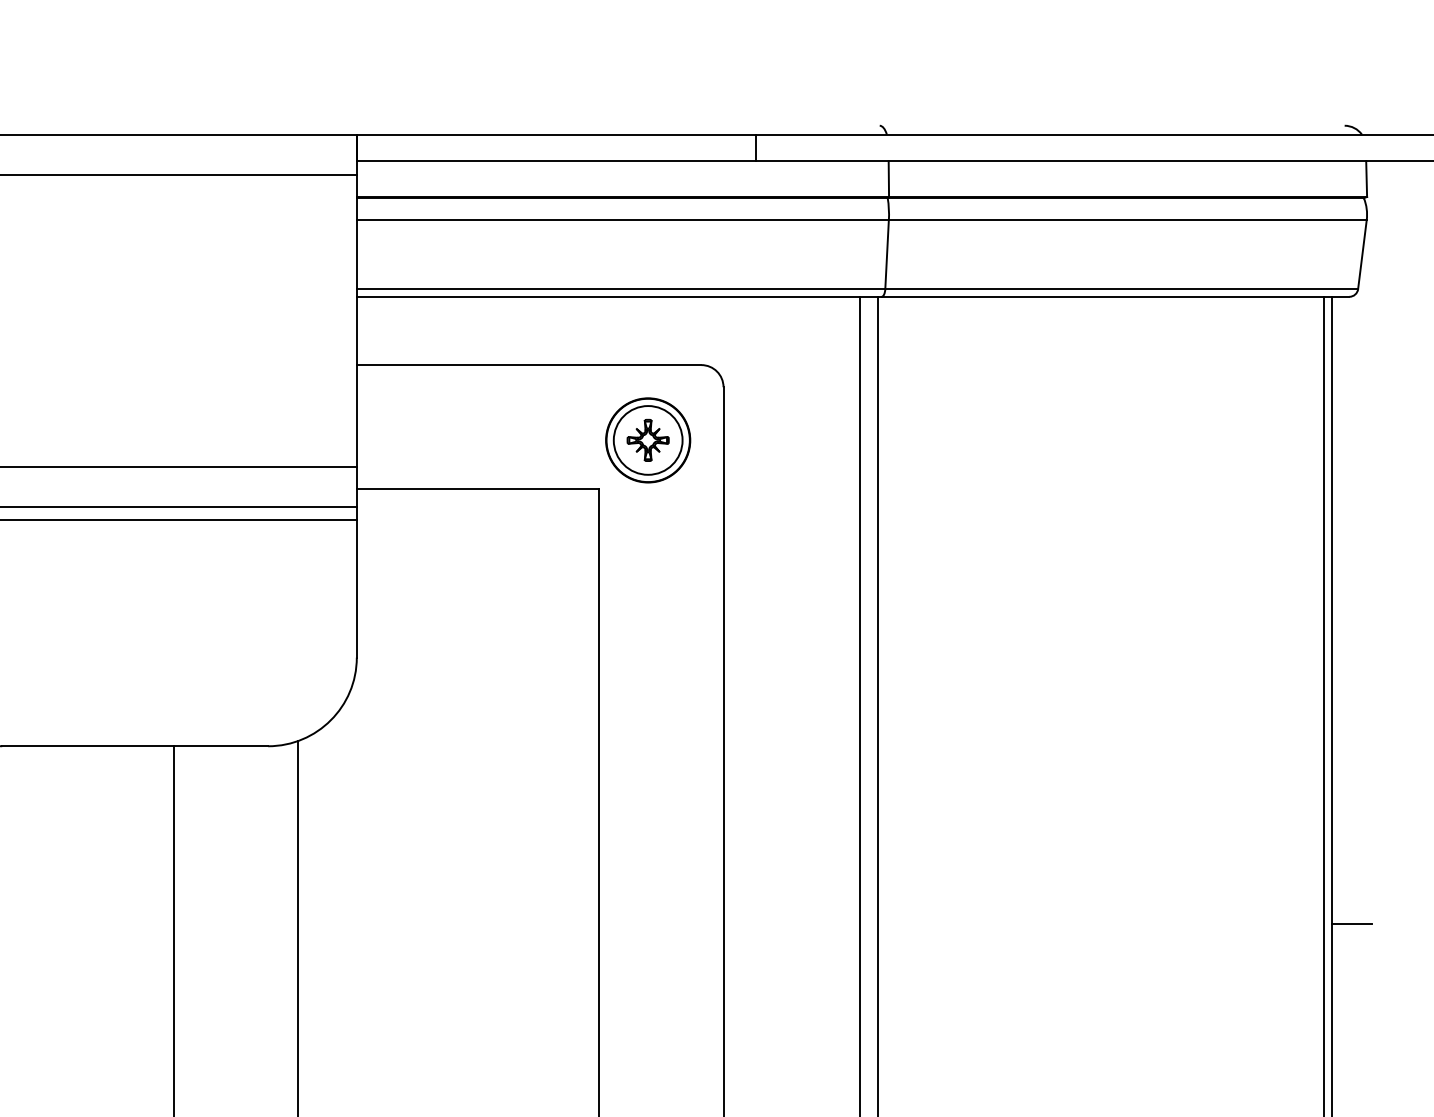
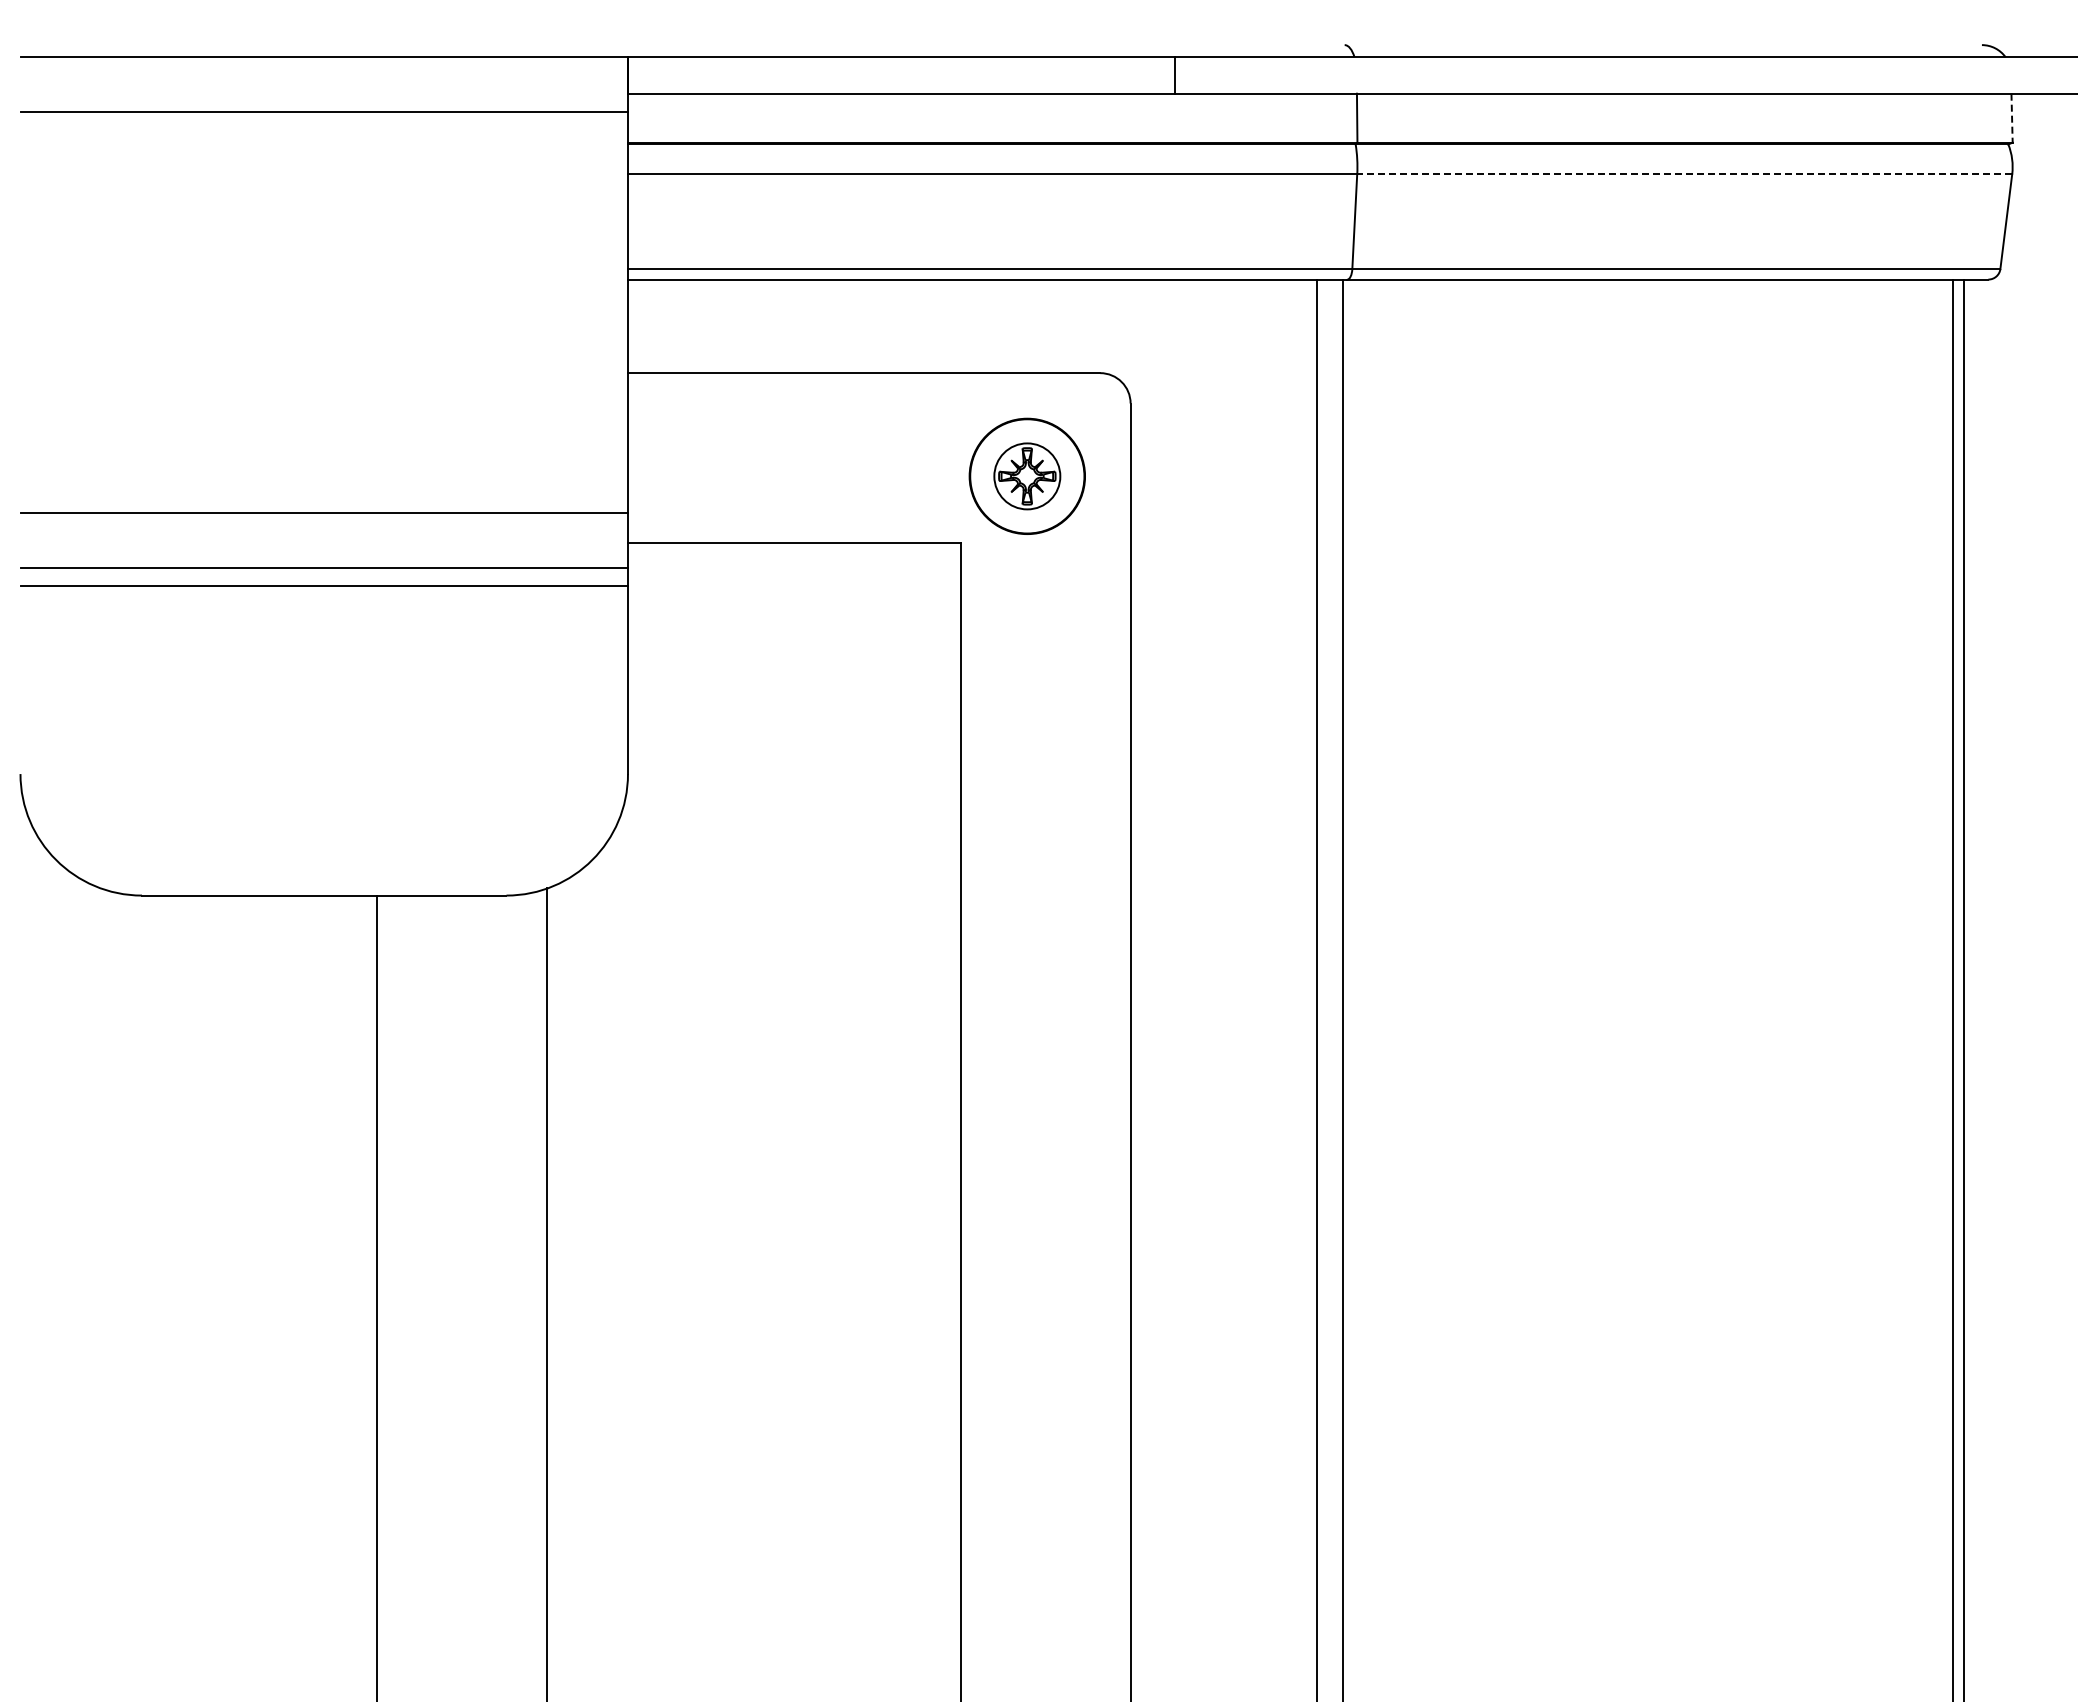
line: (1366, 179) -> (2012, 118), solid -> dashed
line: (1127, 220) -> (1684, 174), solid -> dashed
circle: (648, 440) -> (1027, 476), size x0.7
line: (1351, 923) -> (1991, 1138), removed

